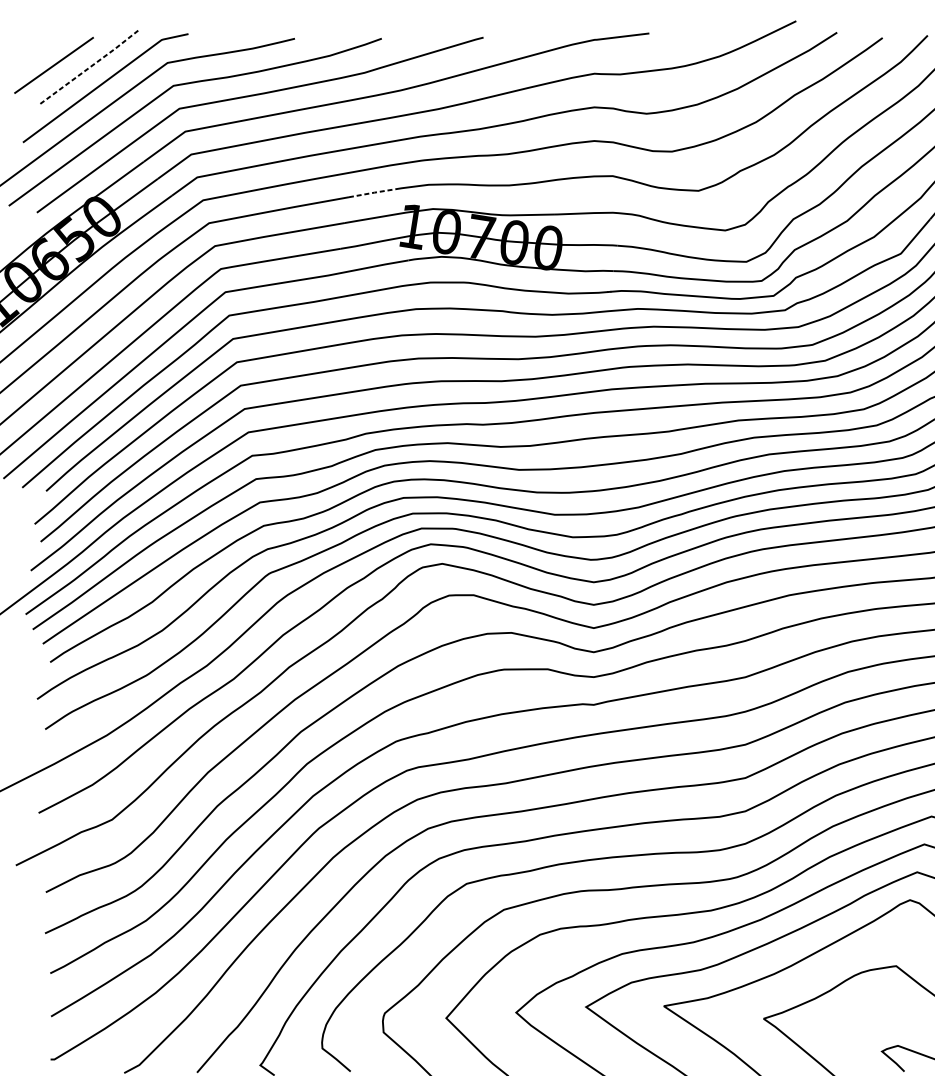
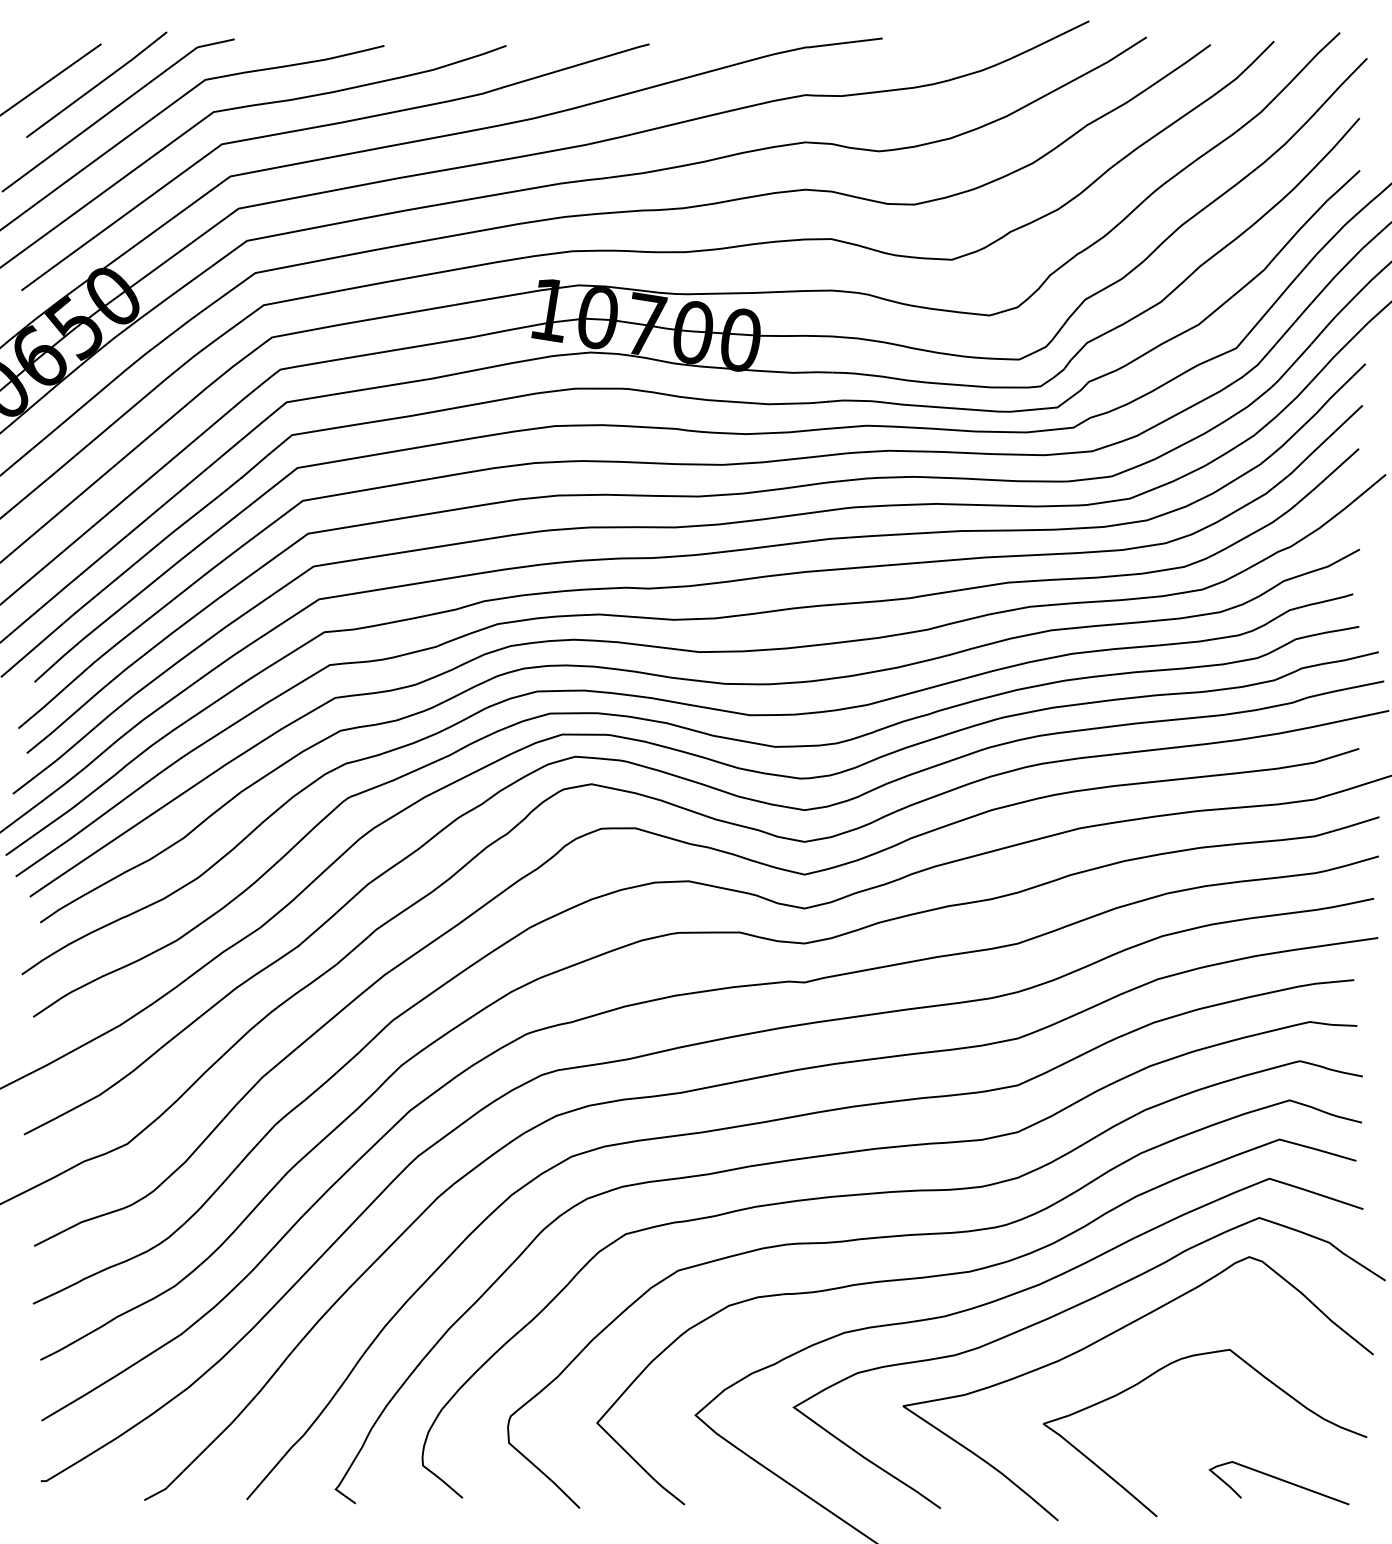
line: (90, 66) -> (97, 84), dashed -> solid
line: (372, 192) -> (493, 262), dashed -> solid

